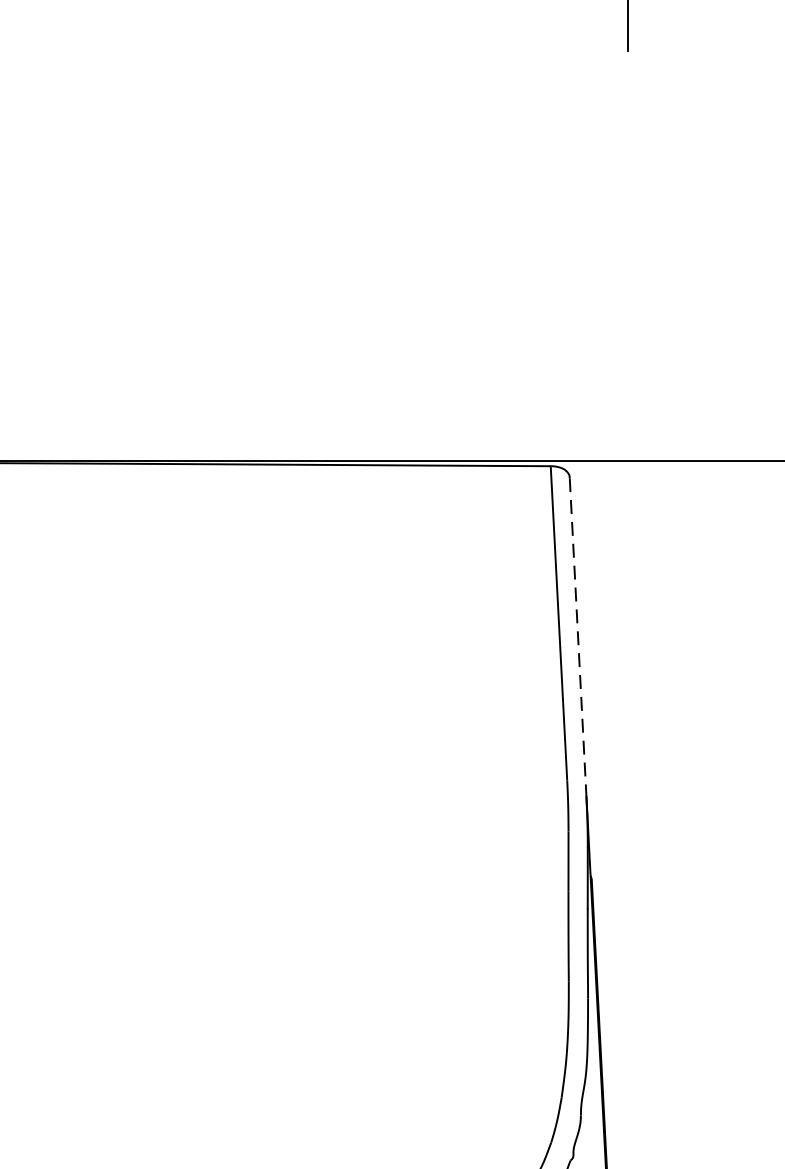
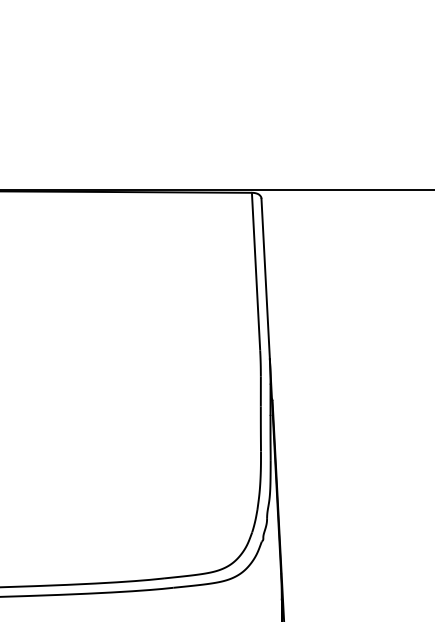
line: (577, 638) -> (265, 279), dashed -> solid

